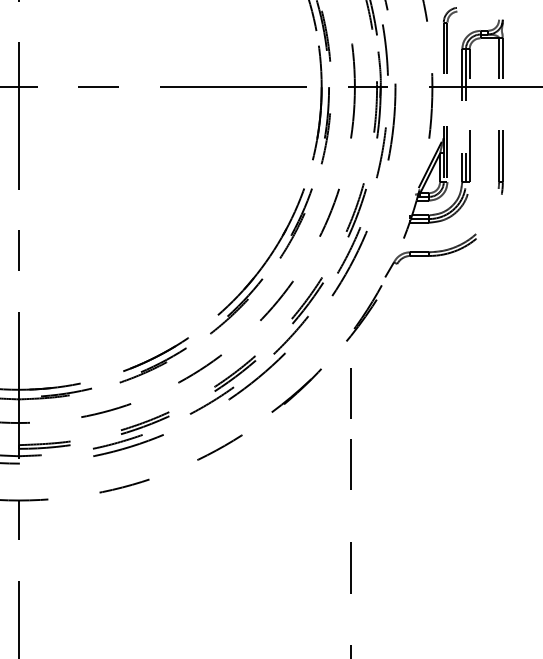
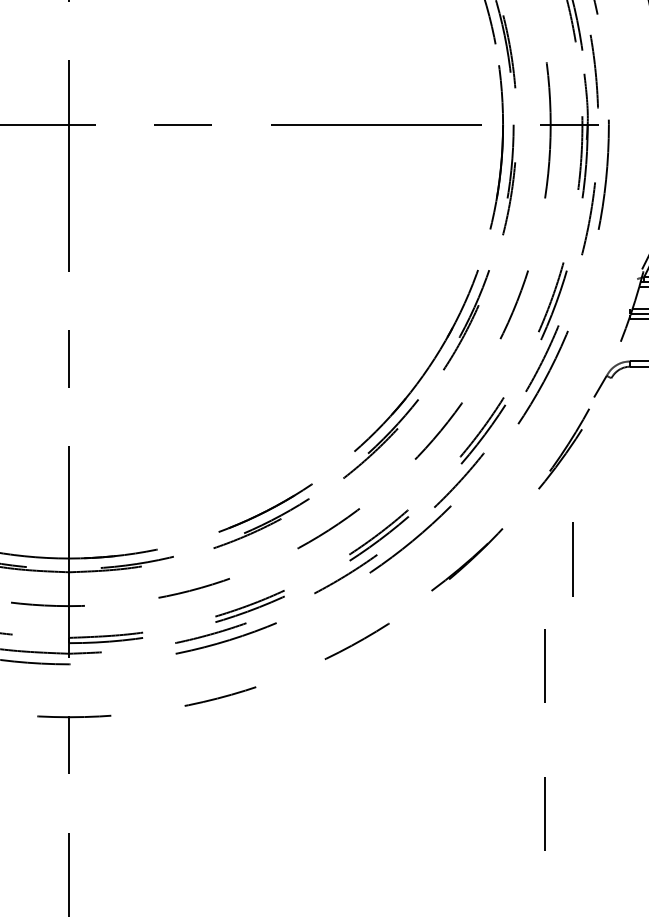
line: (350, 393) -> (571, 559), moved

